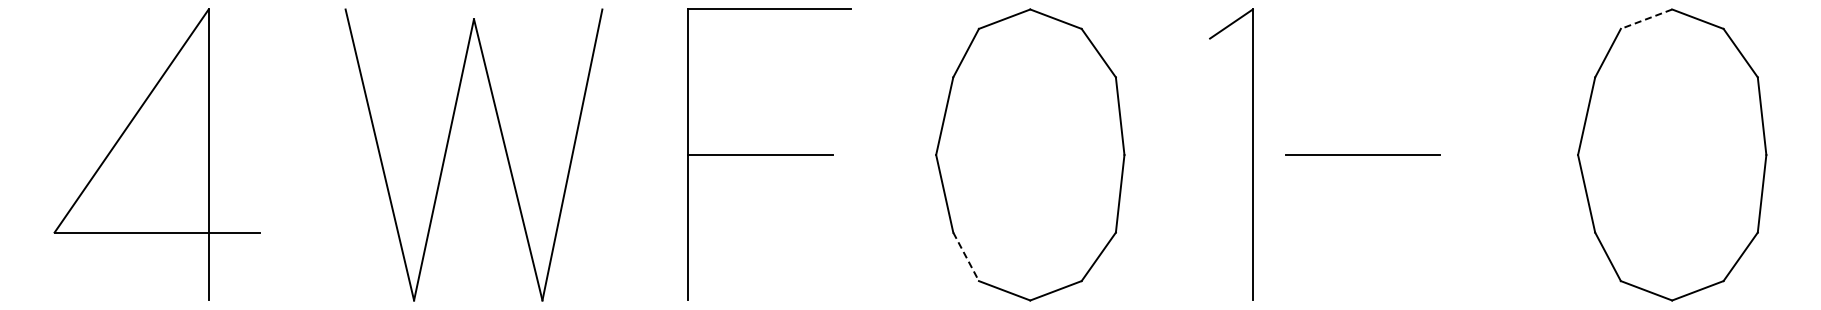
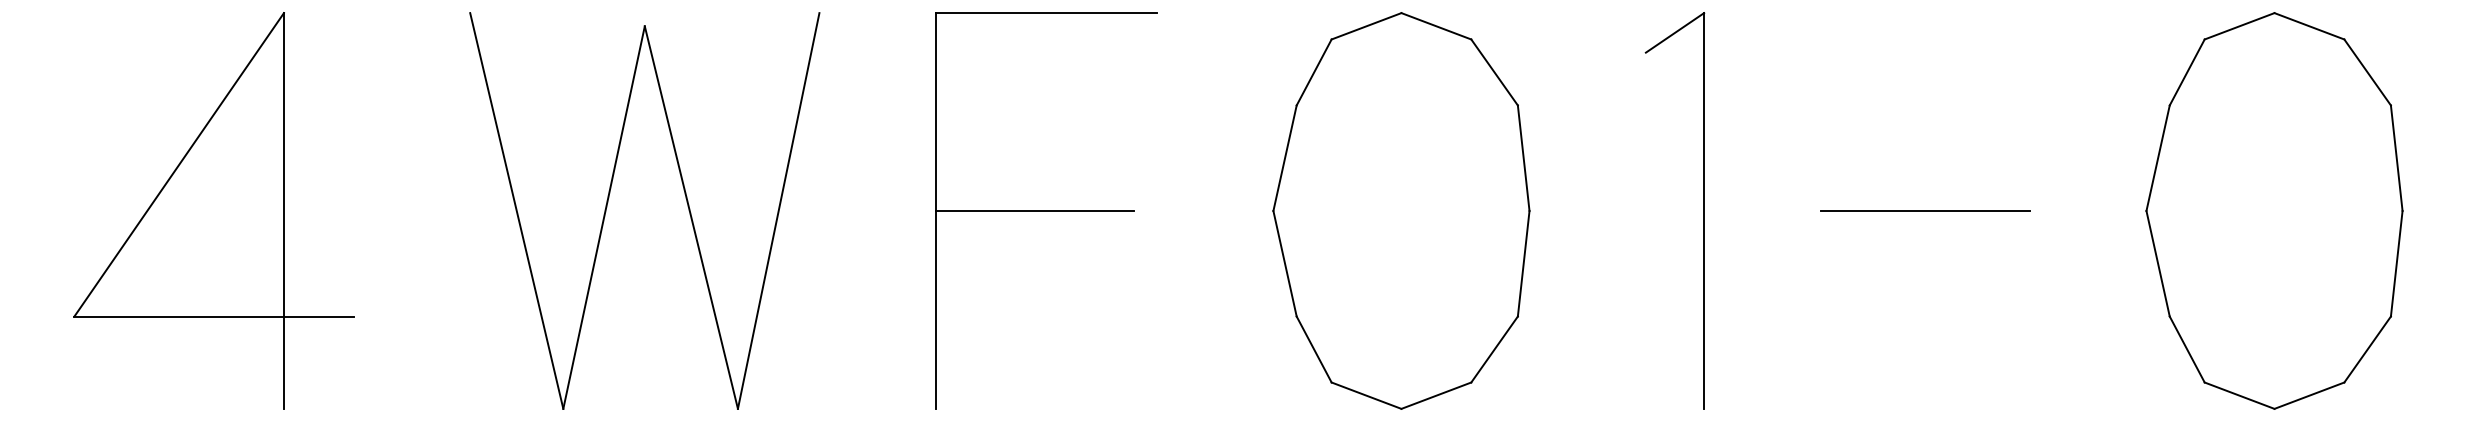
line: (1646, 19) -> (2239, 26), dashed -> solid
line: (1362, 154) -> (1923, 210), moved
line: (966, 257) -> (1314, 350), dashed -> solid

